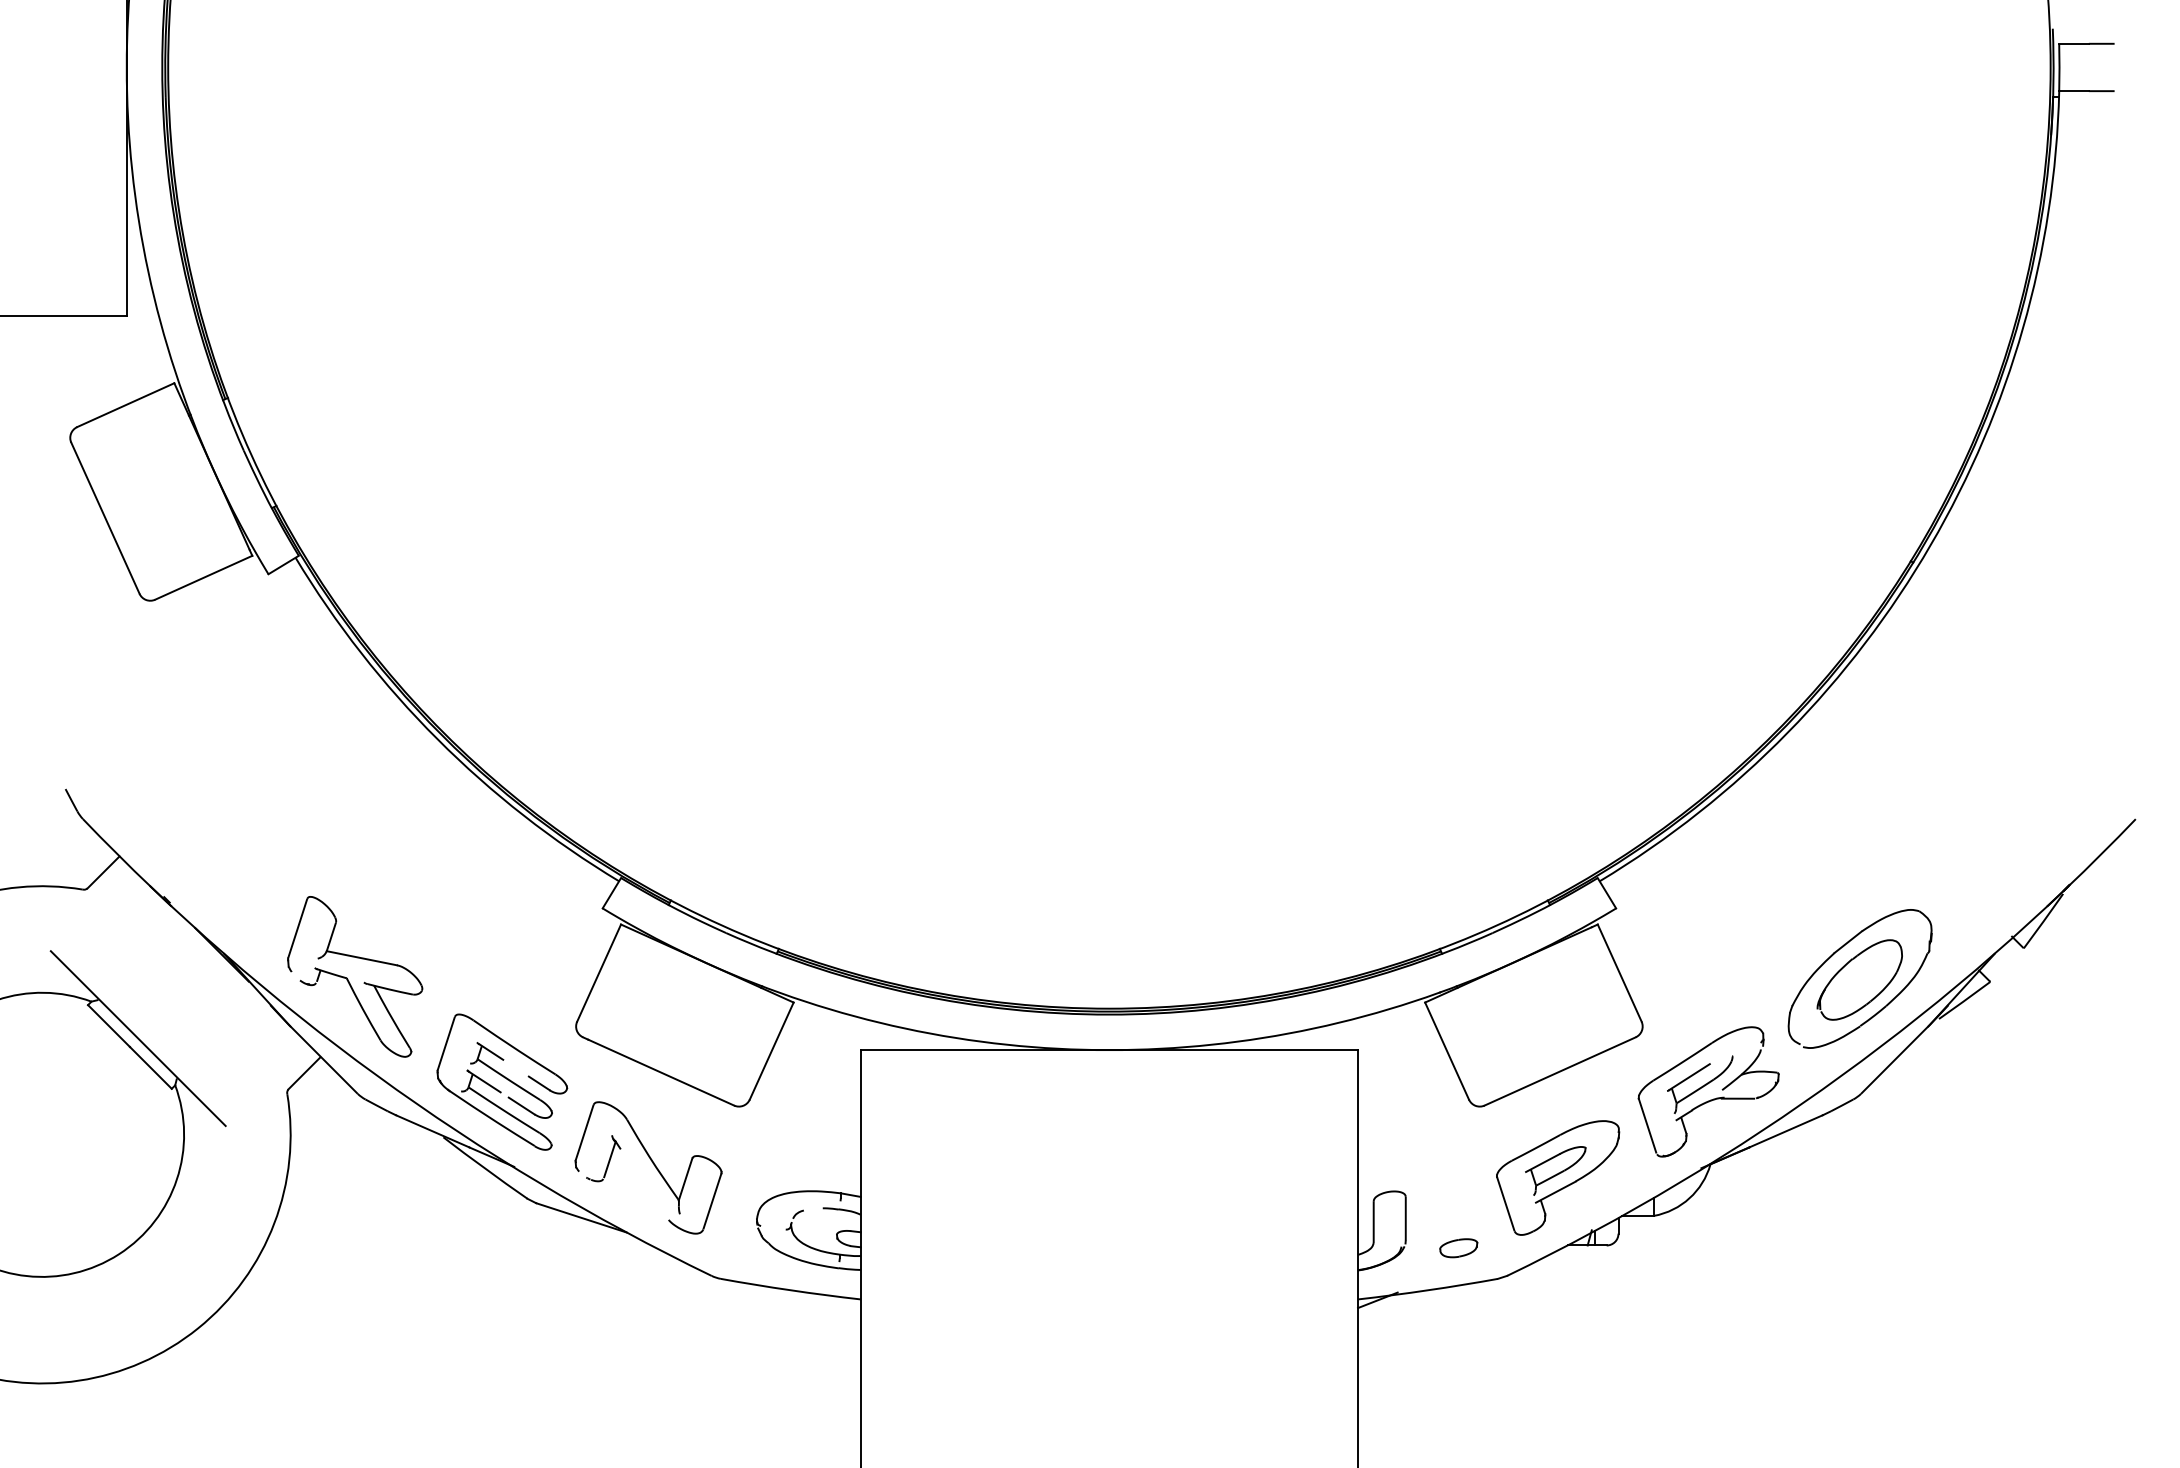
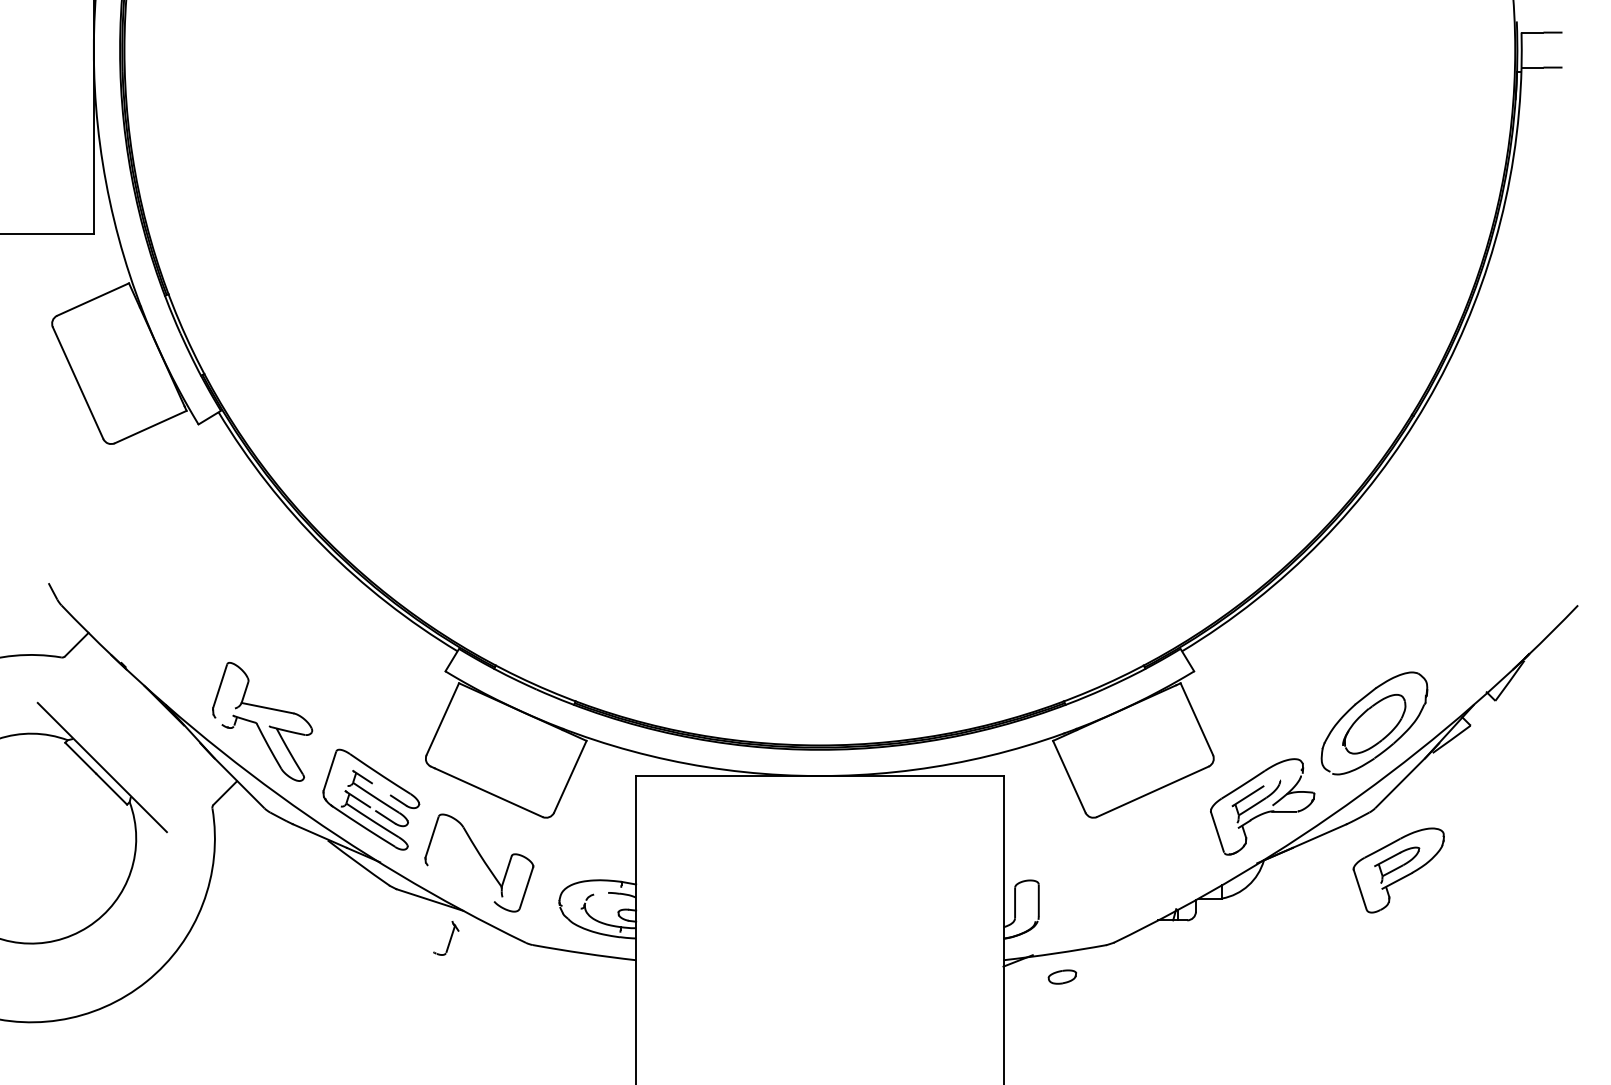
part: (603, 1158) -> (446, 938), moved
part: (1558, 1177) -> (1399, 870), moved
part: (1458, 1248) -> (1062, 977), moved

